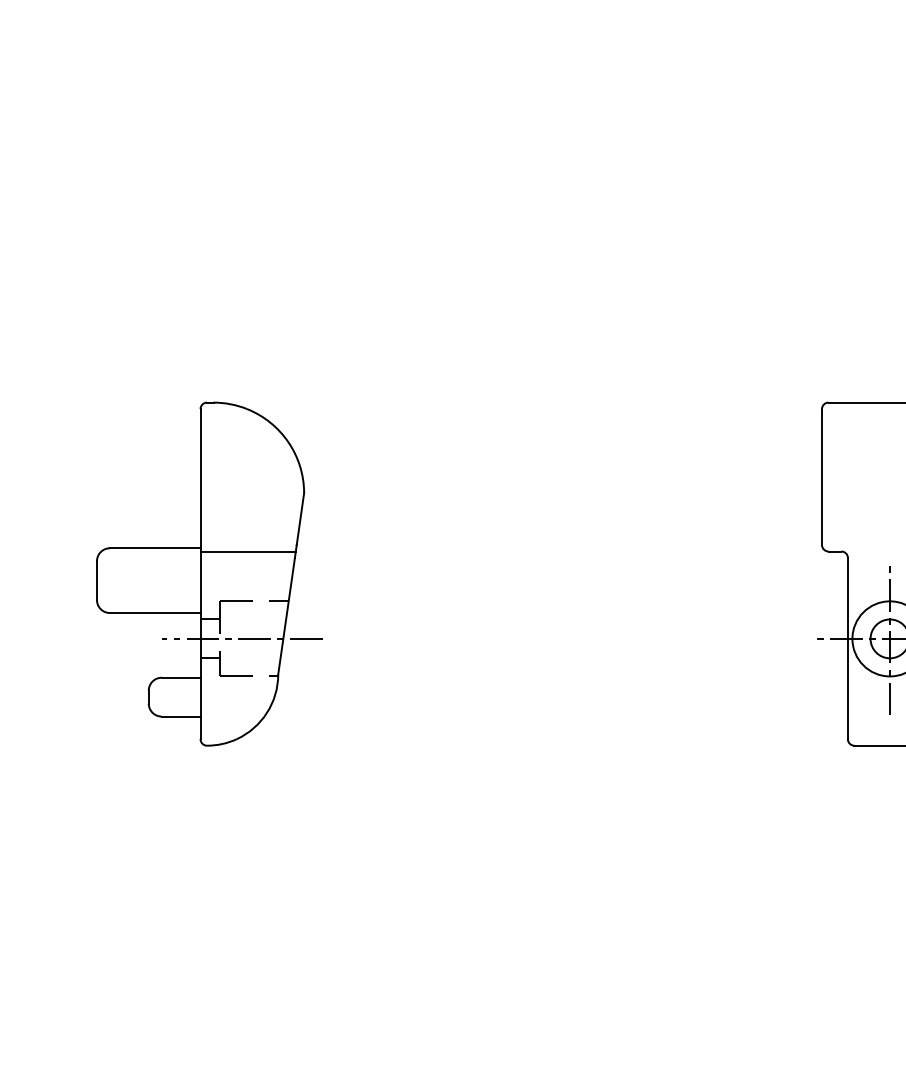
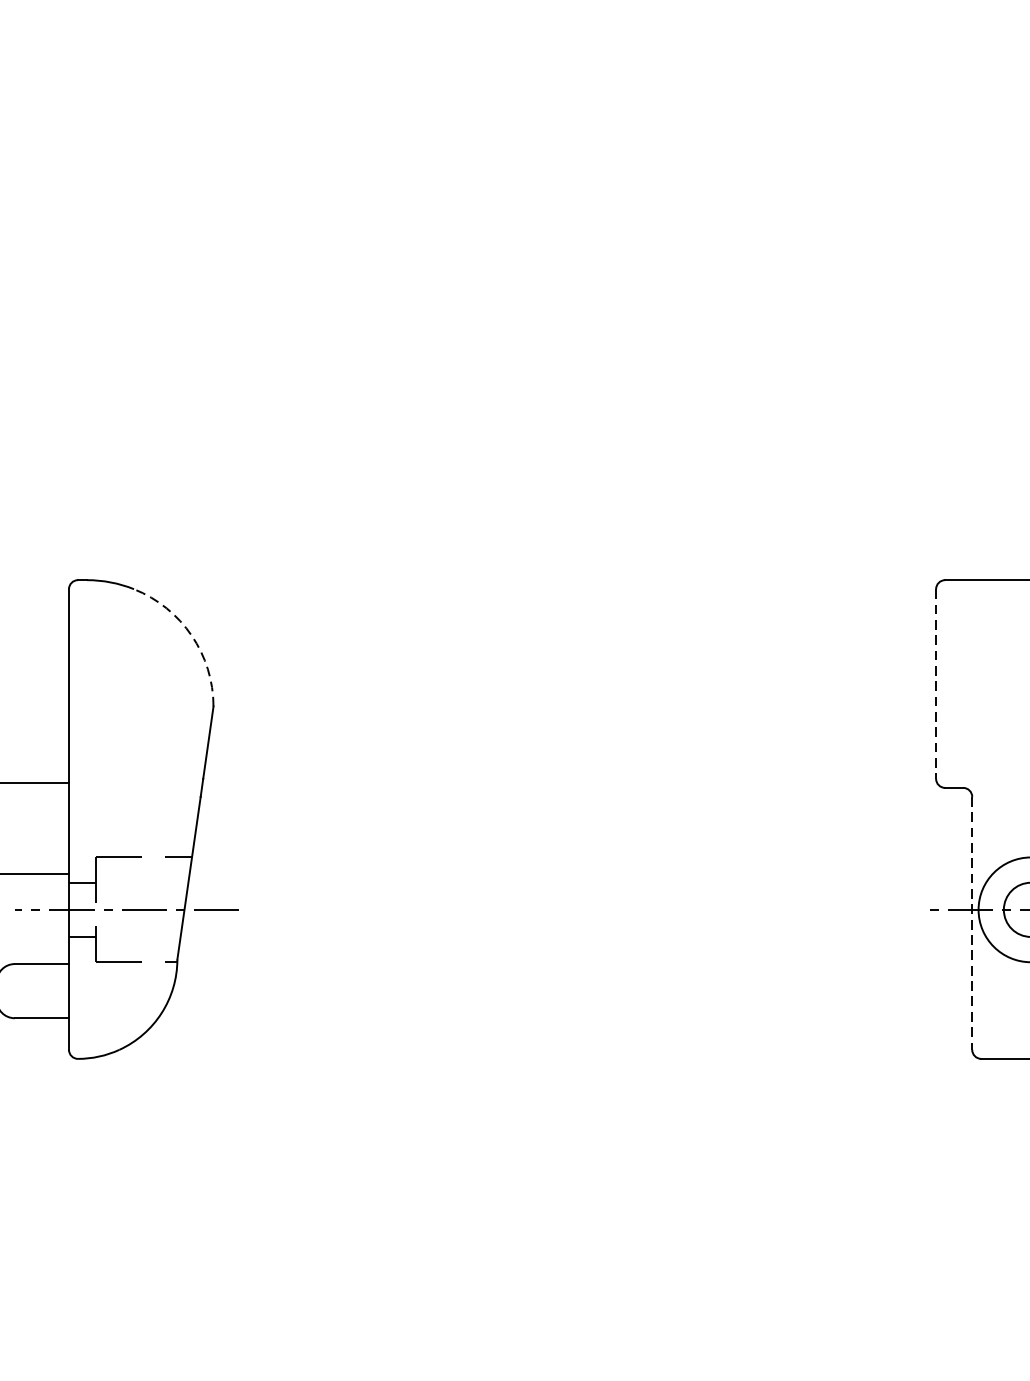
arc: (288, 442) -> (191, 635), solid -> dashed
line: (822, 477) -> (936, 684), solid -> dashed
line: (247, 551) -> (134, 787), removed
line: (847, 648) -> (971, 923), solid -> dashed

